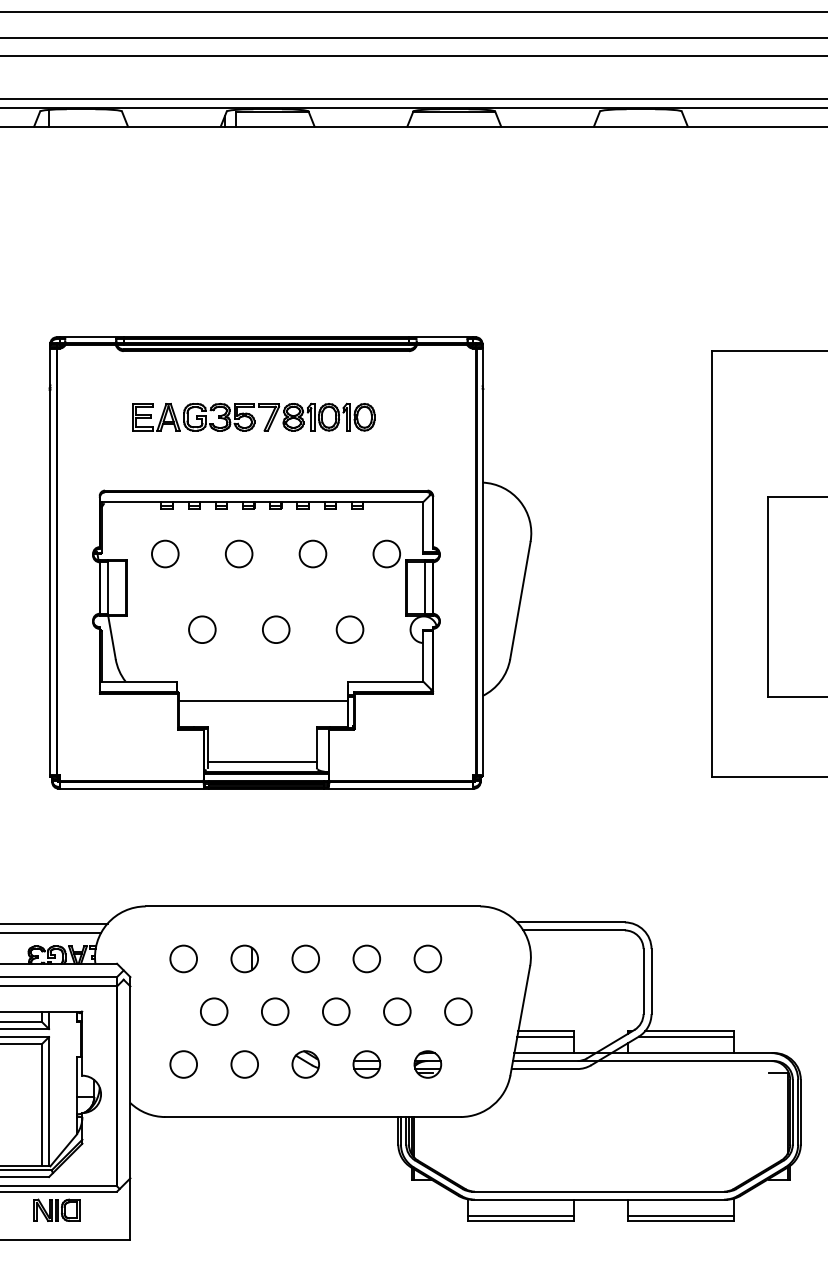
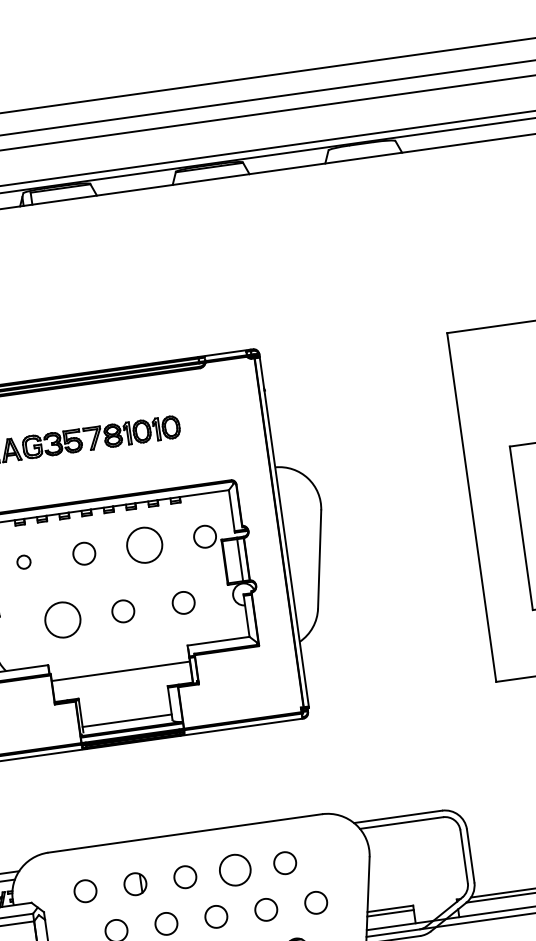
circle: (165, 553) -> (24, 561), size x0.6
circle: (312, 553) -> (144, 544), size x1.6
circle: (202, 629) -> (63, 619), size x1.6
circle: (366, 958) -> (234, 869), size x1.4

